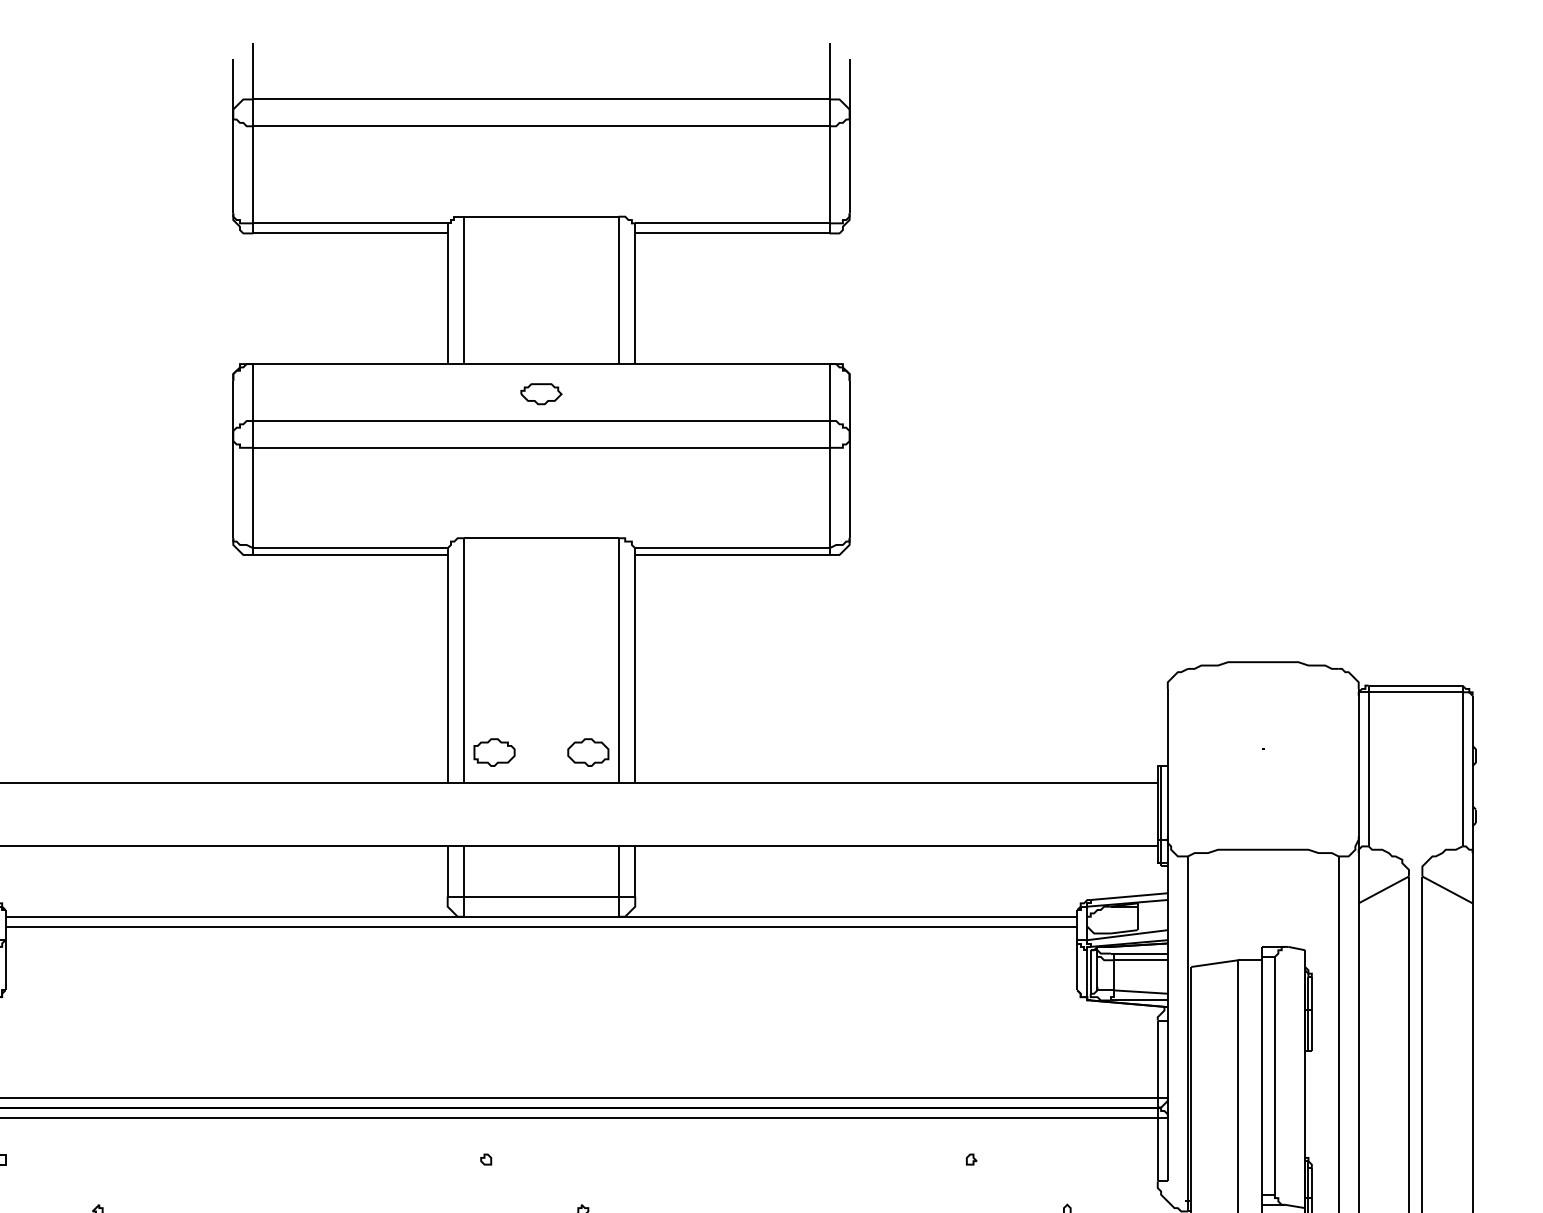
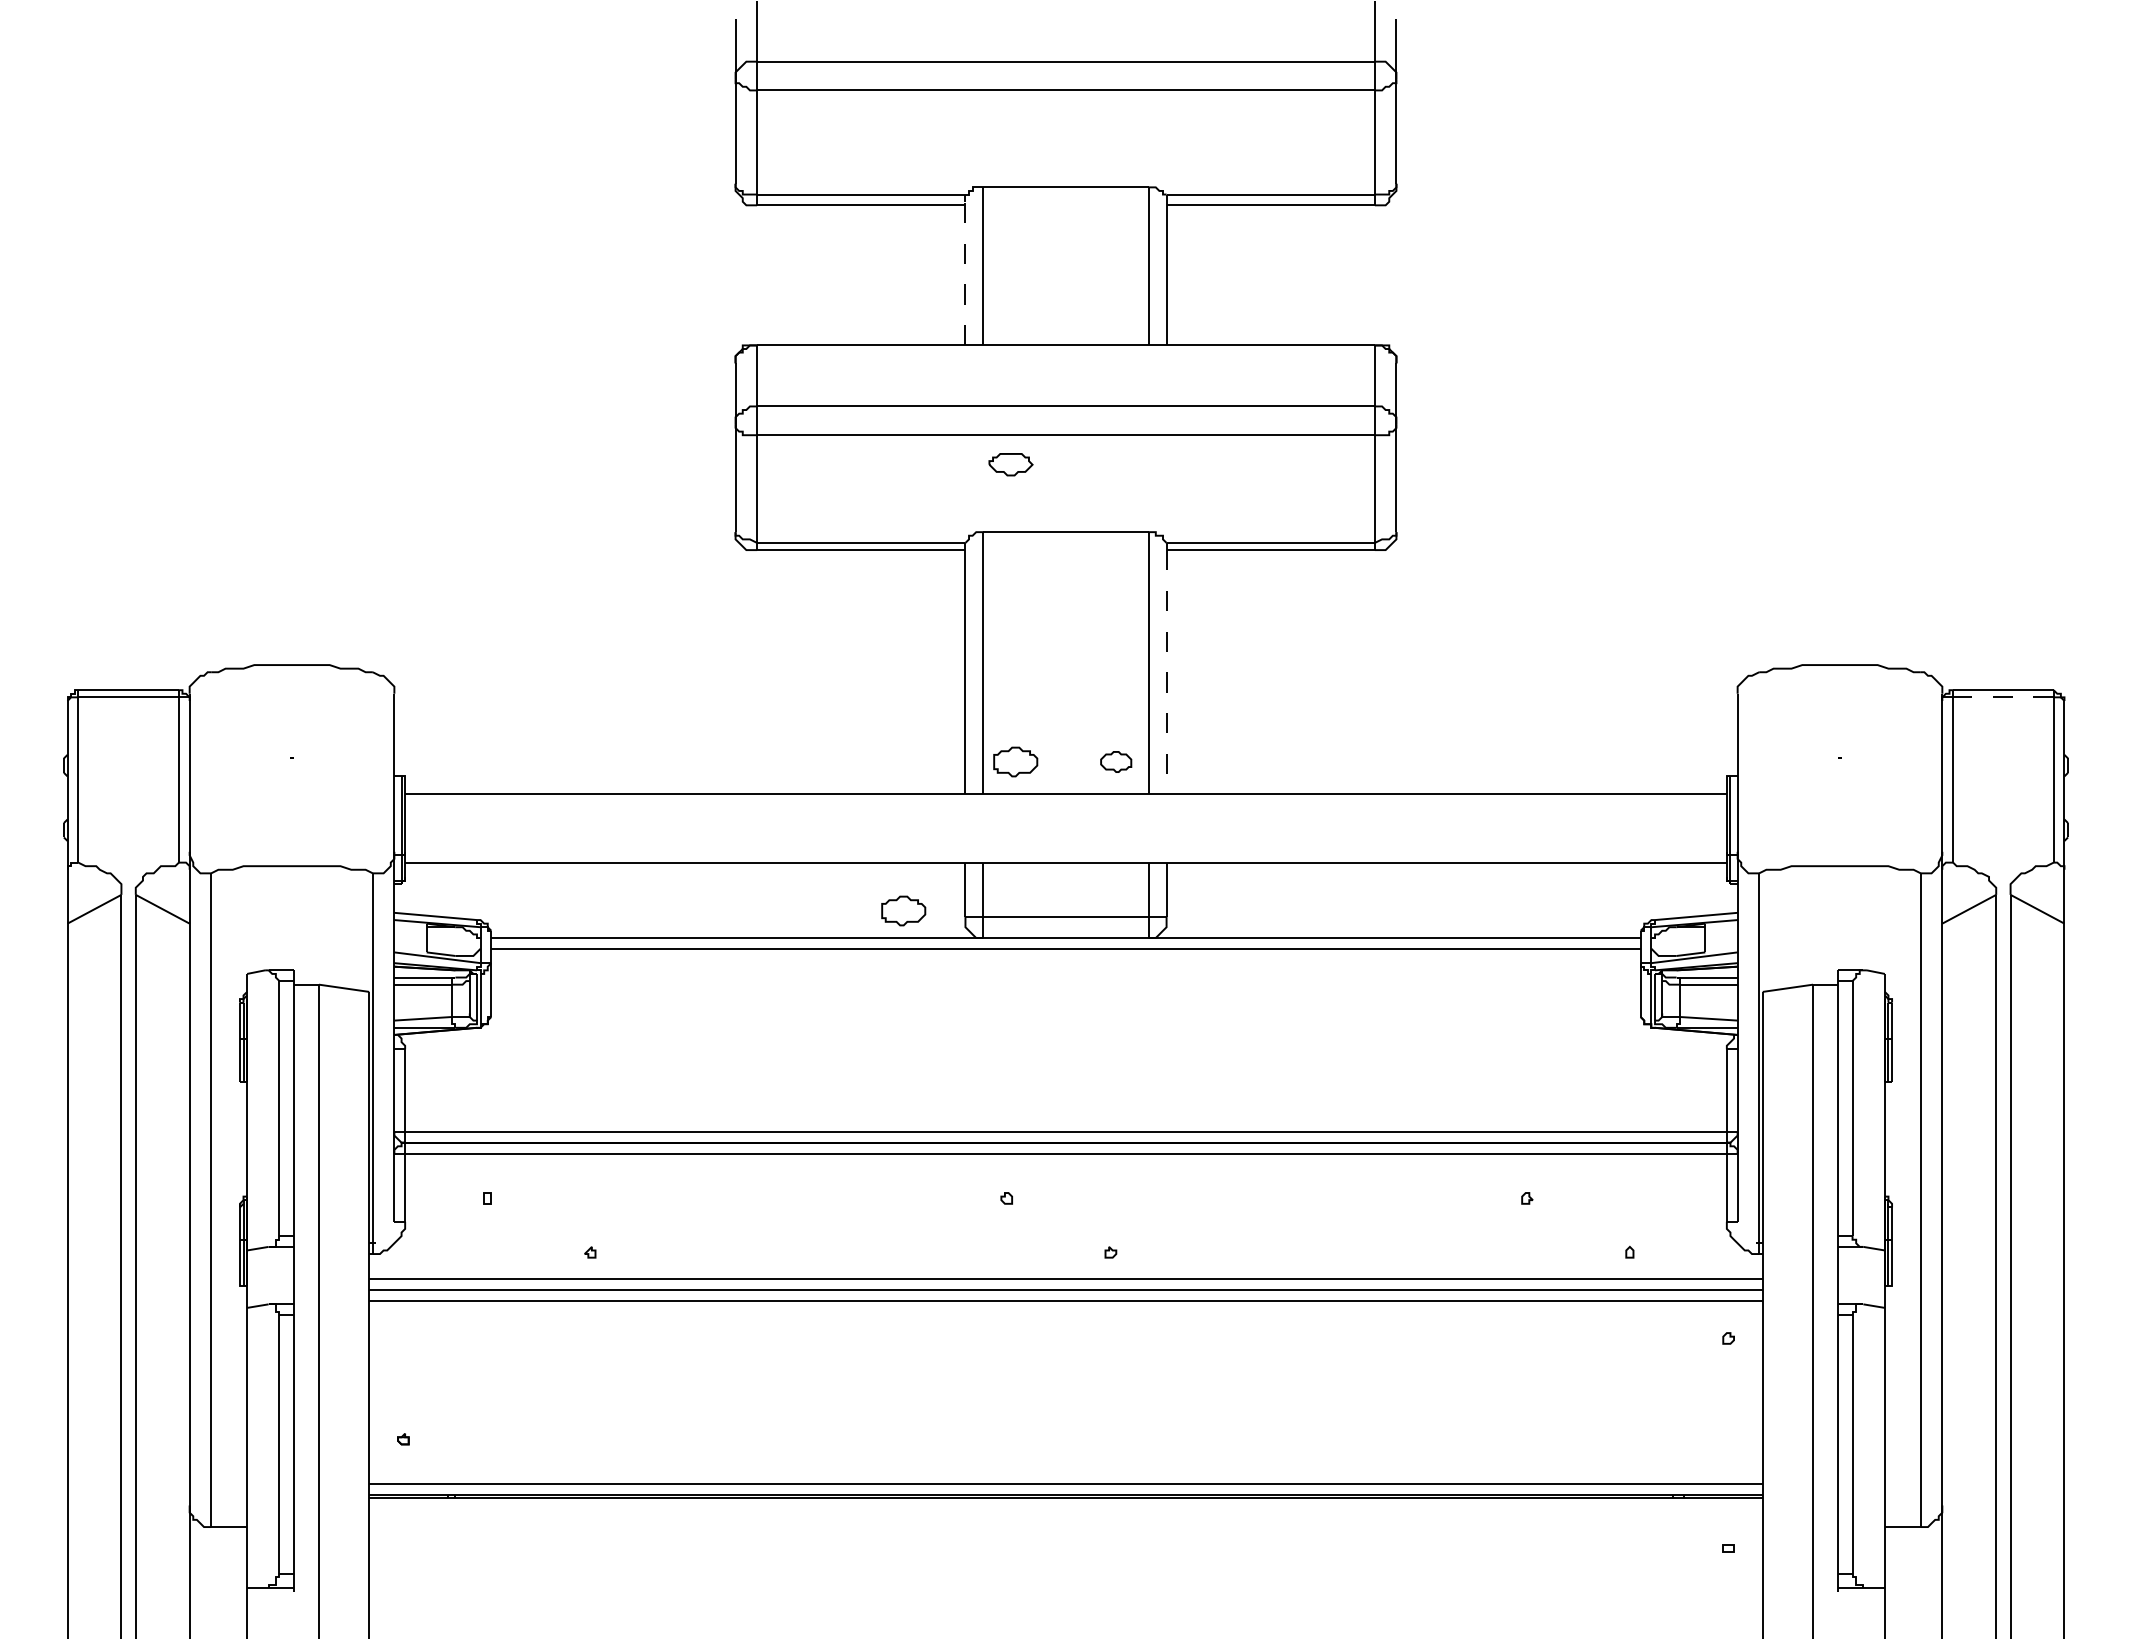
line: (447, 297) -> (965, 273), solid -> dashed
part: (540, 393) -> (1010, 464), moved
line: (635, 669) -> (1166, 672), solid -> dashed
line: (1414, 692) -> (2002, 697), solid -> dashed
part: (587, 752) -> (1115, 761), size x0.7
part: (389, 891) -> (903, 910), added

